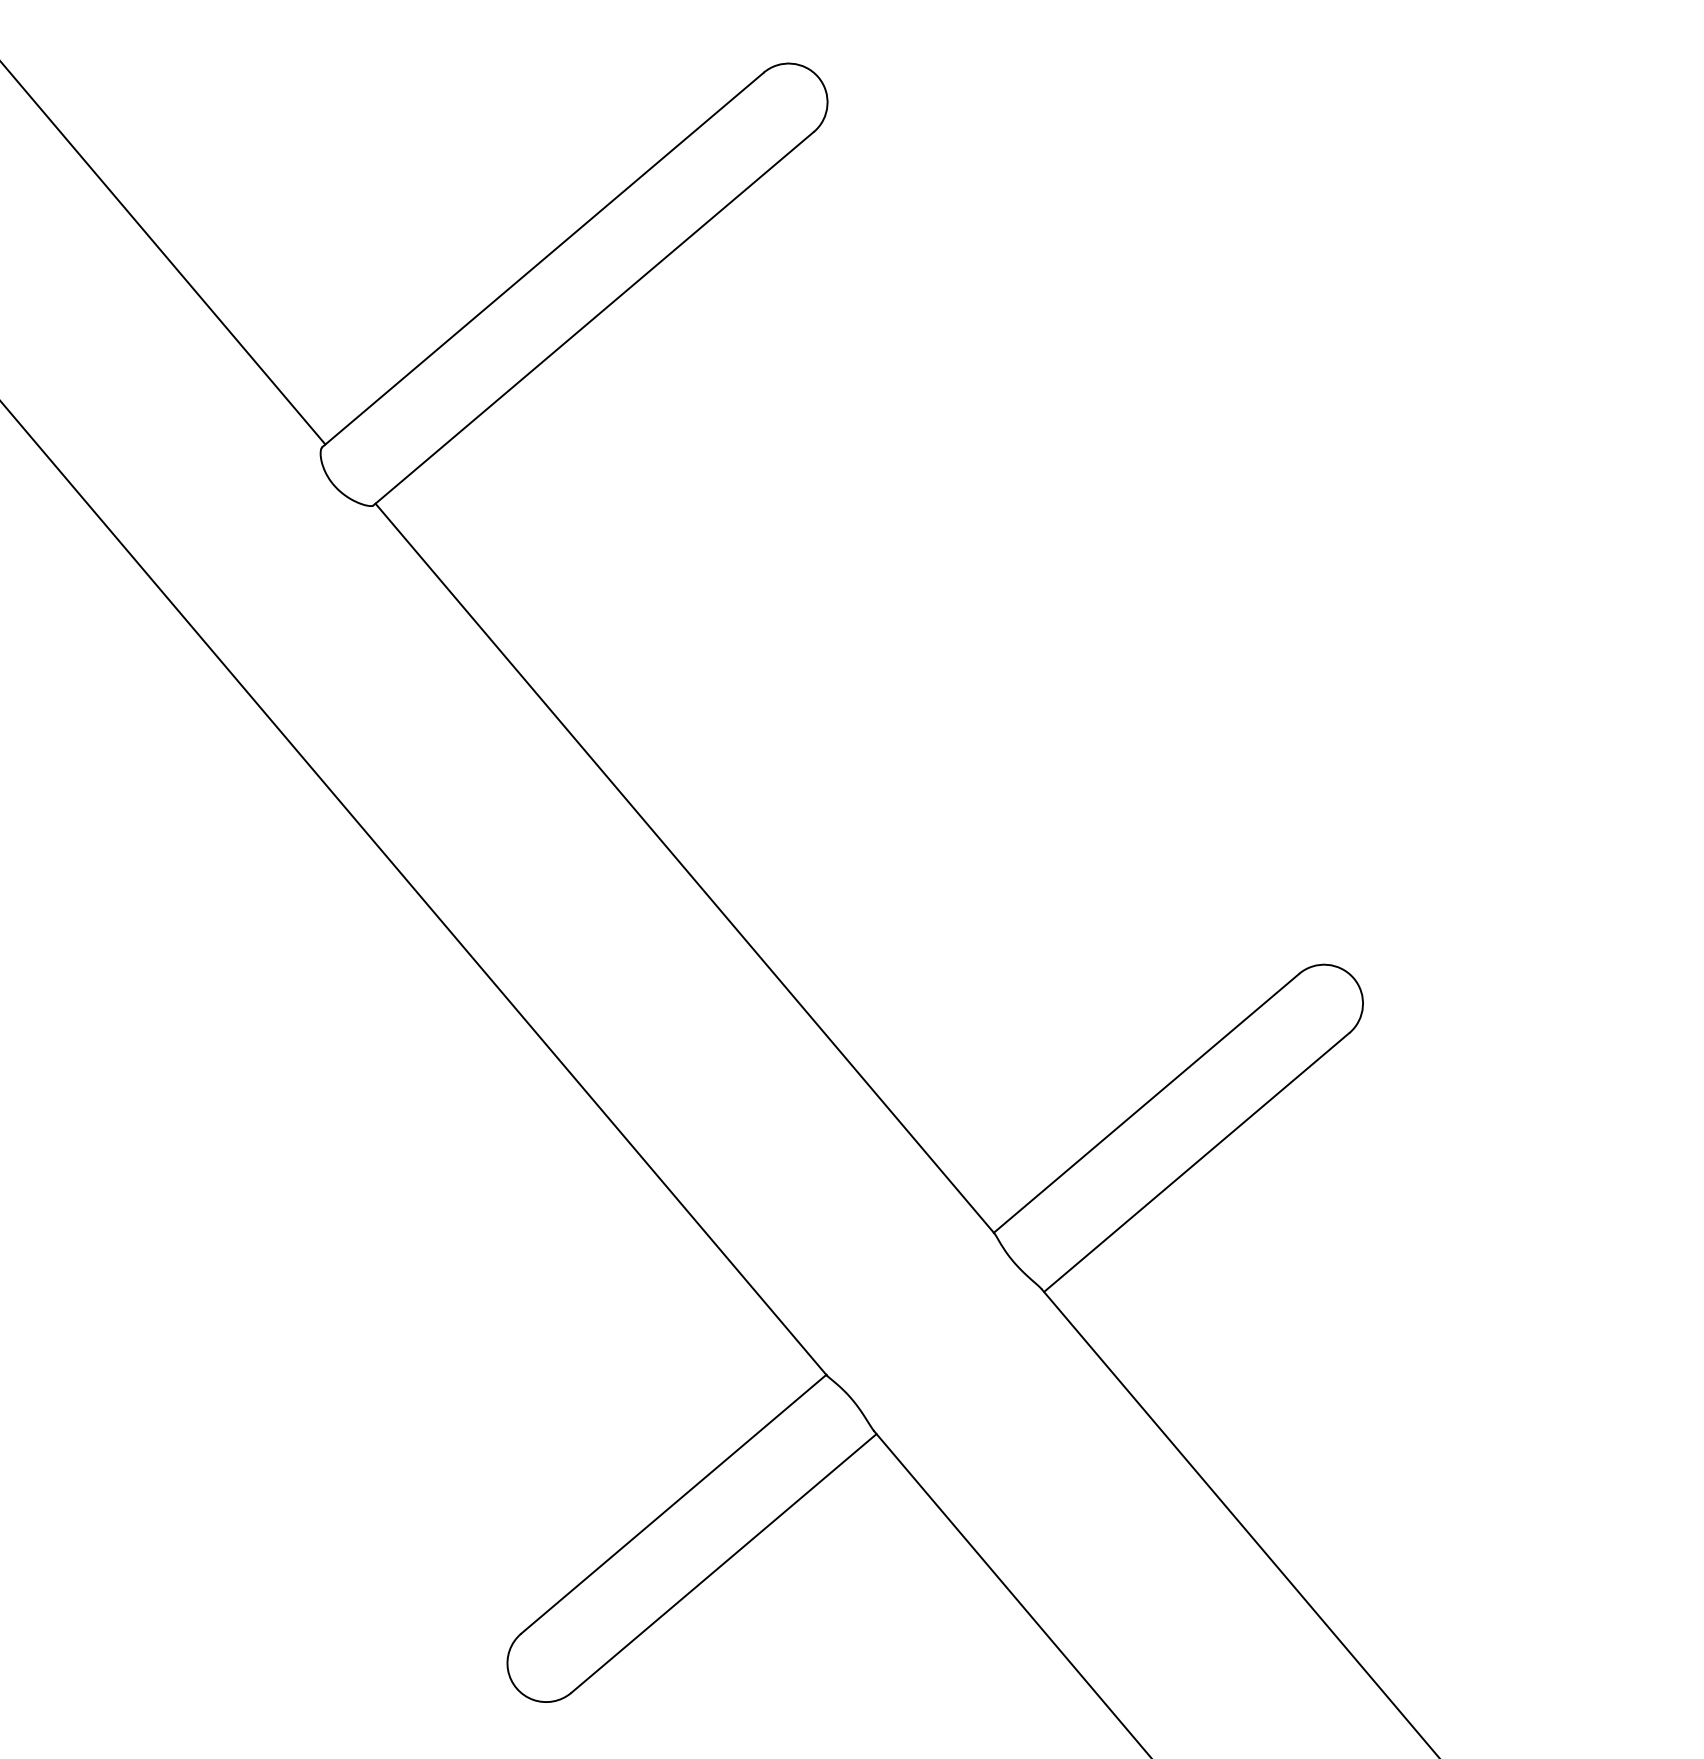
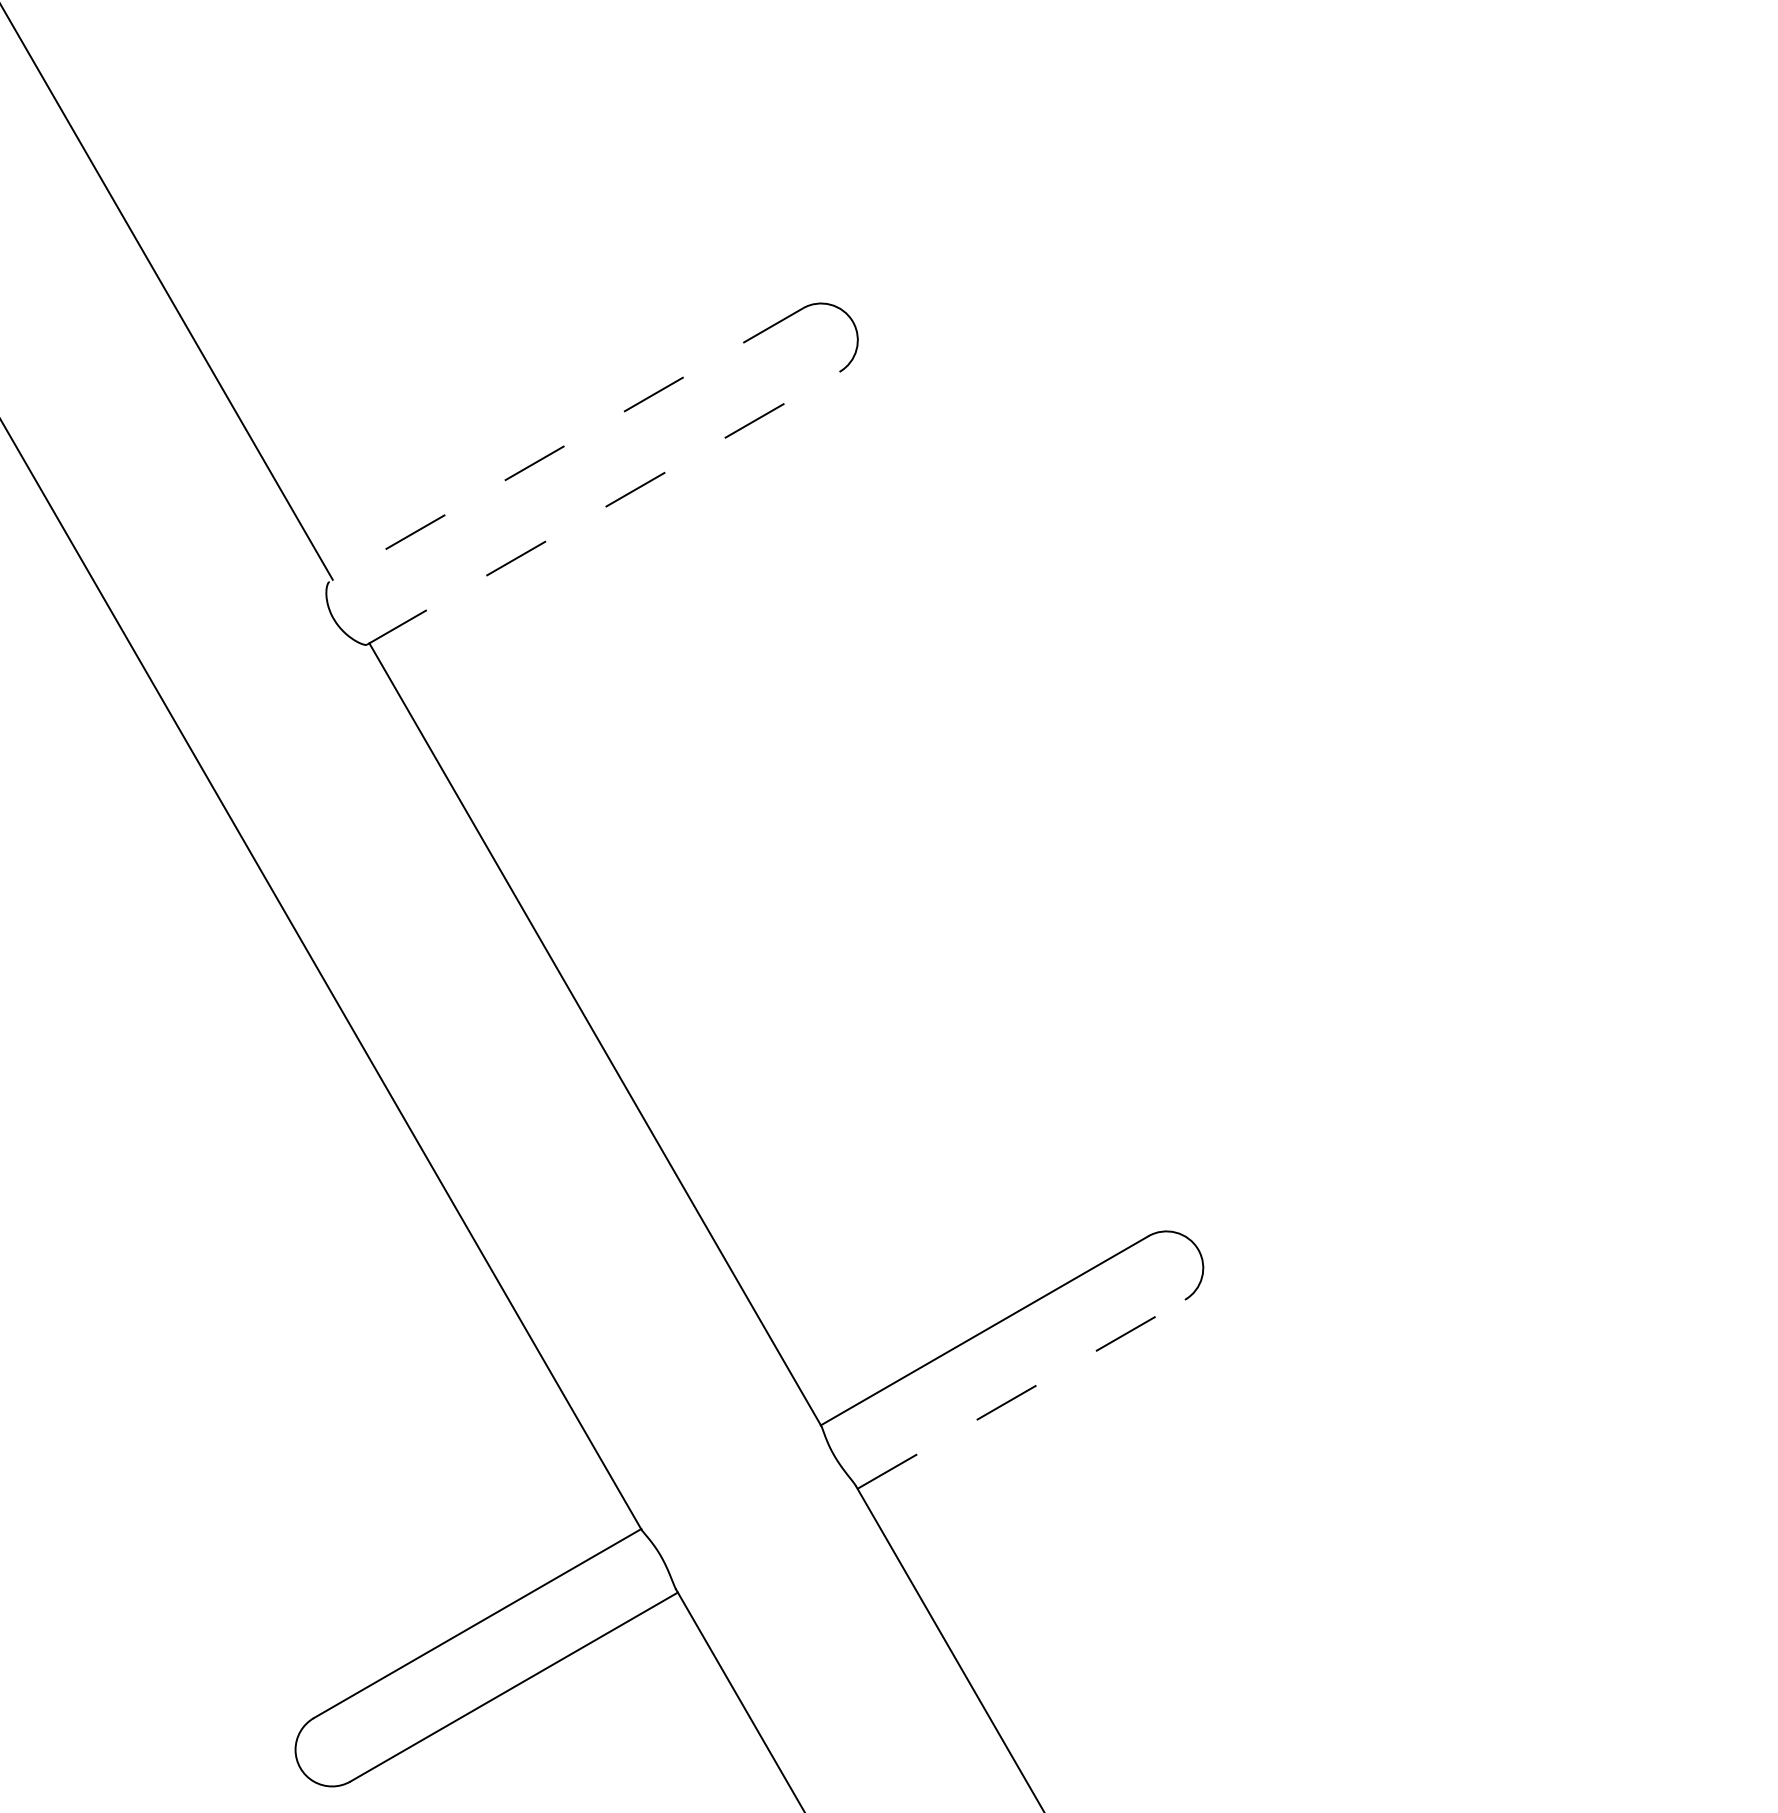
line: (542, 260) -> (565, 445), solid -> dashed
line: (593, 318) -> (603, 508), solid -> dashed
line: (1196, 1162) -> (1021, 1394), solid -> dashed

